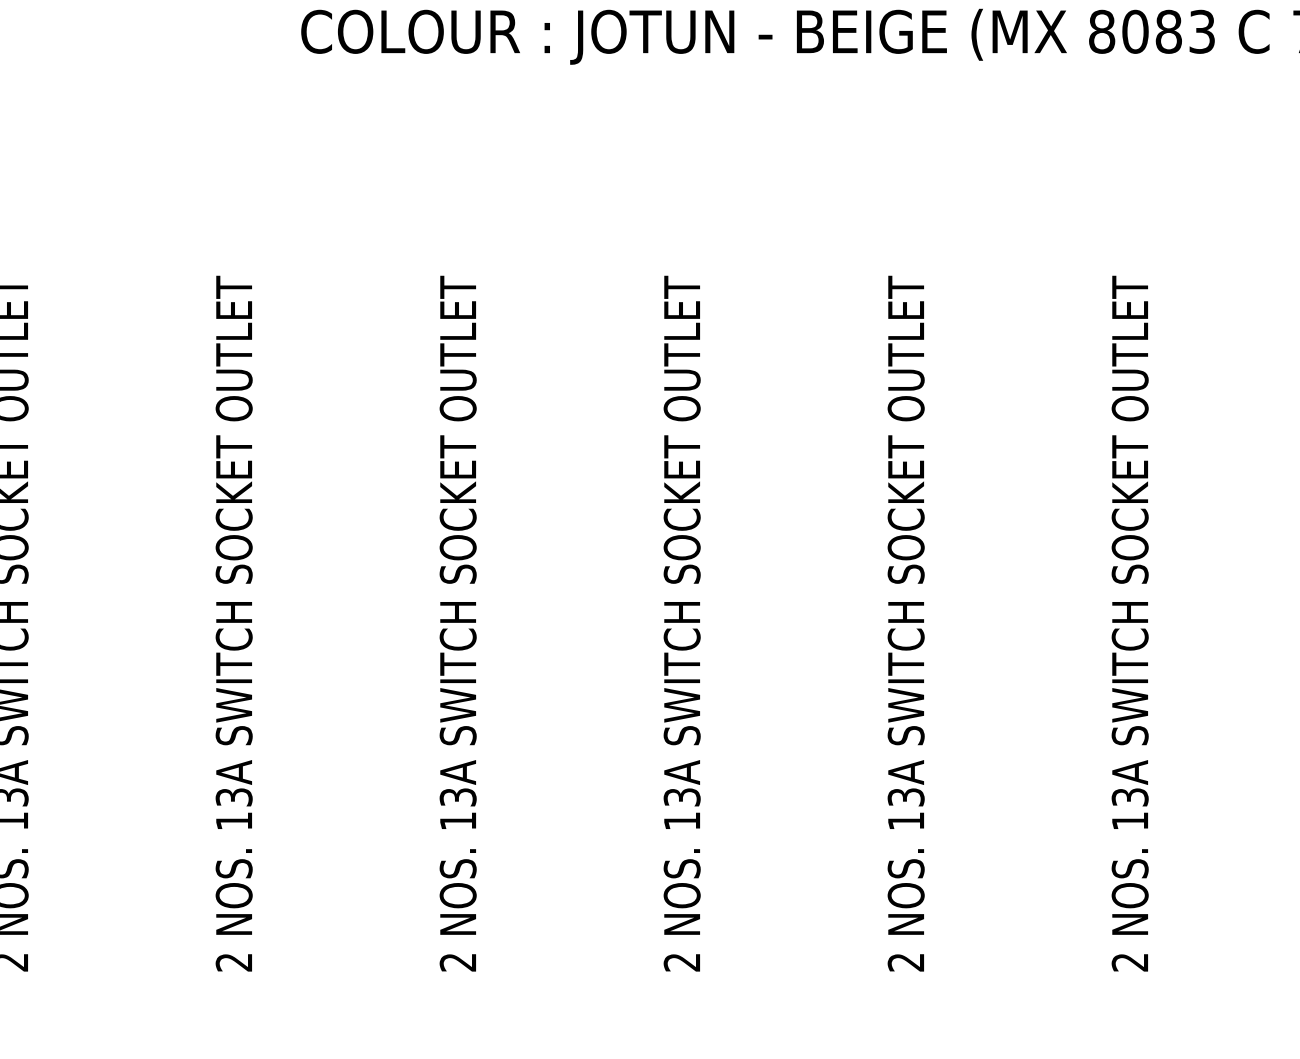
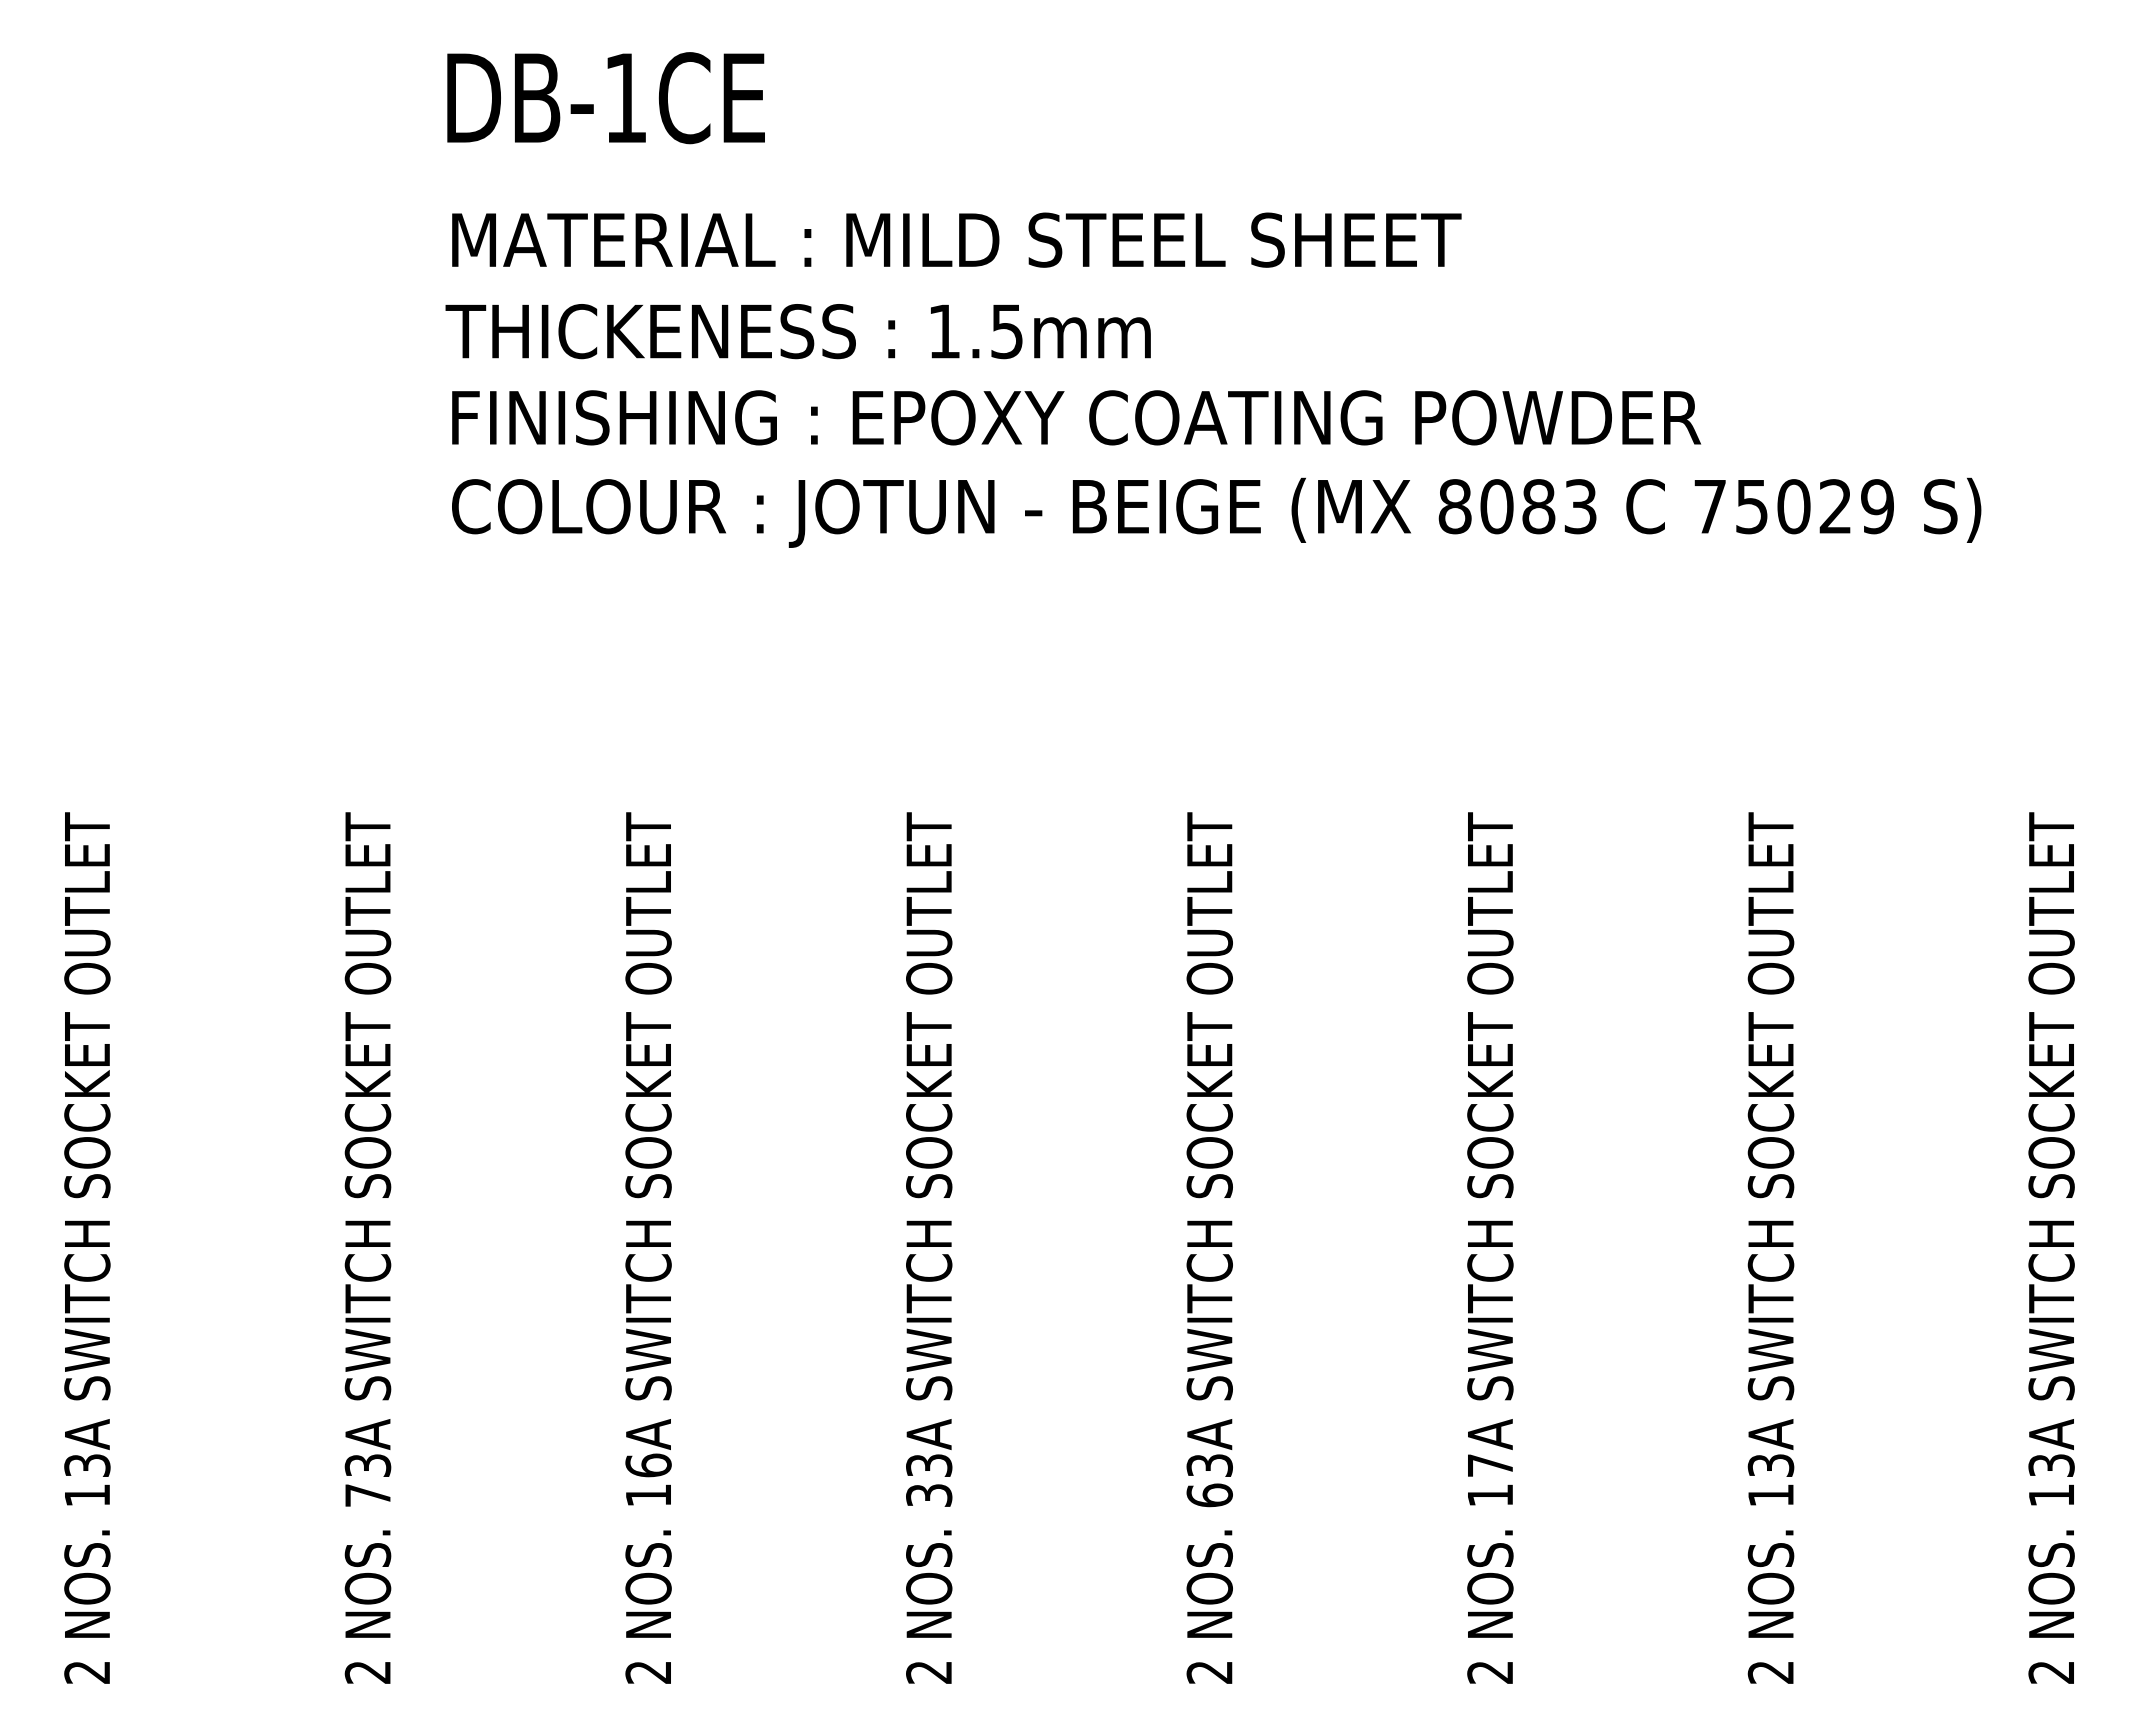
text: (458, 797) -> (648, 1465), 13A -> 16A
text: (1130, 797) -> (1490, 1465), 13A -> 17A
text: (233, 821) -> (367, 1495), 13A -> 73A
text: (682, 821) -> (929, 1495), 13A -> 33A
text: (905, 821) -> (1209, 1495), 13A -> 63A

